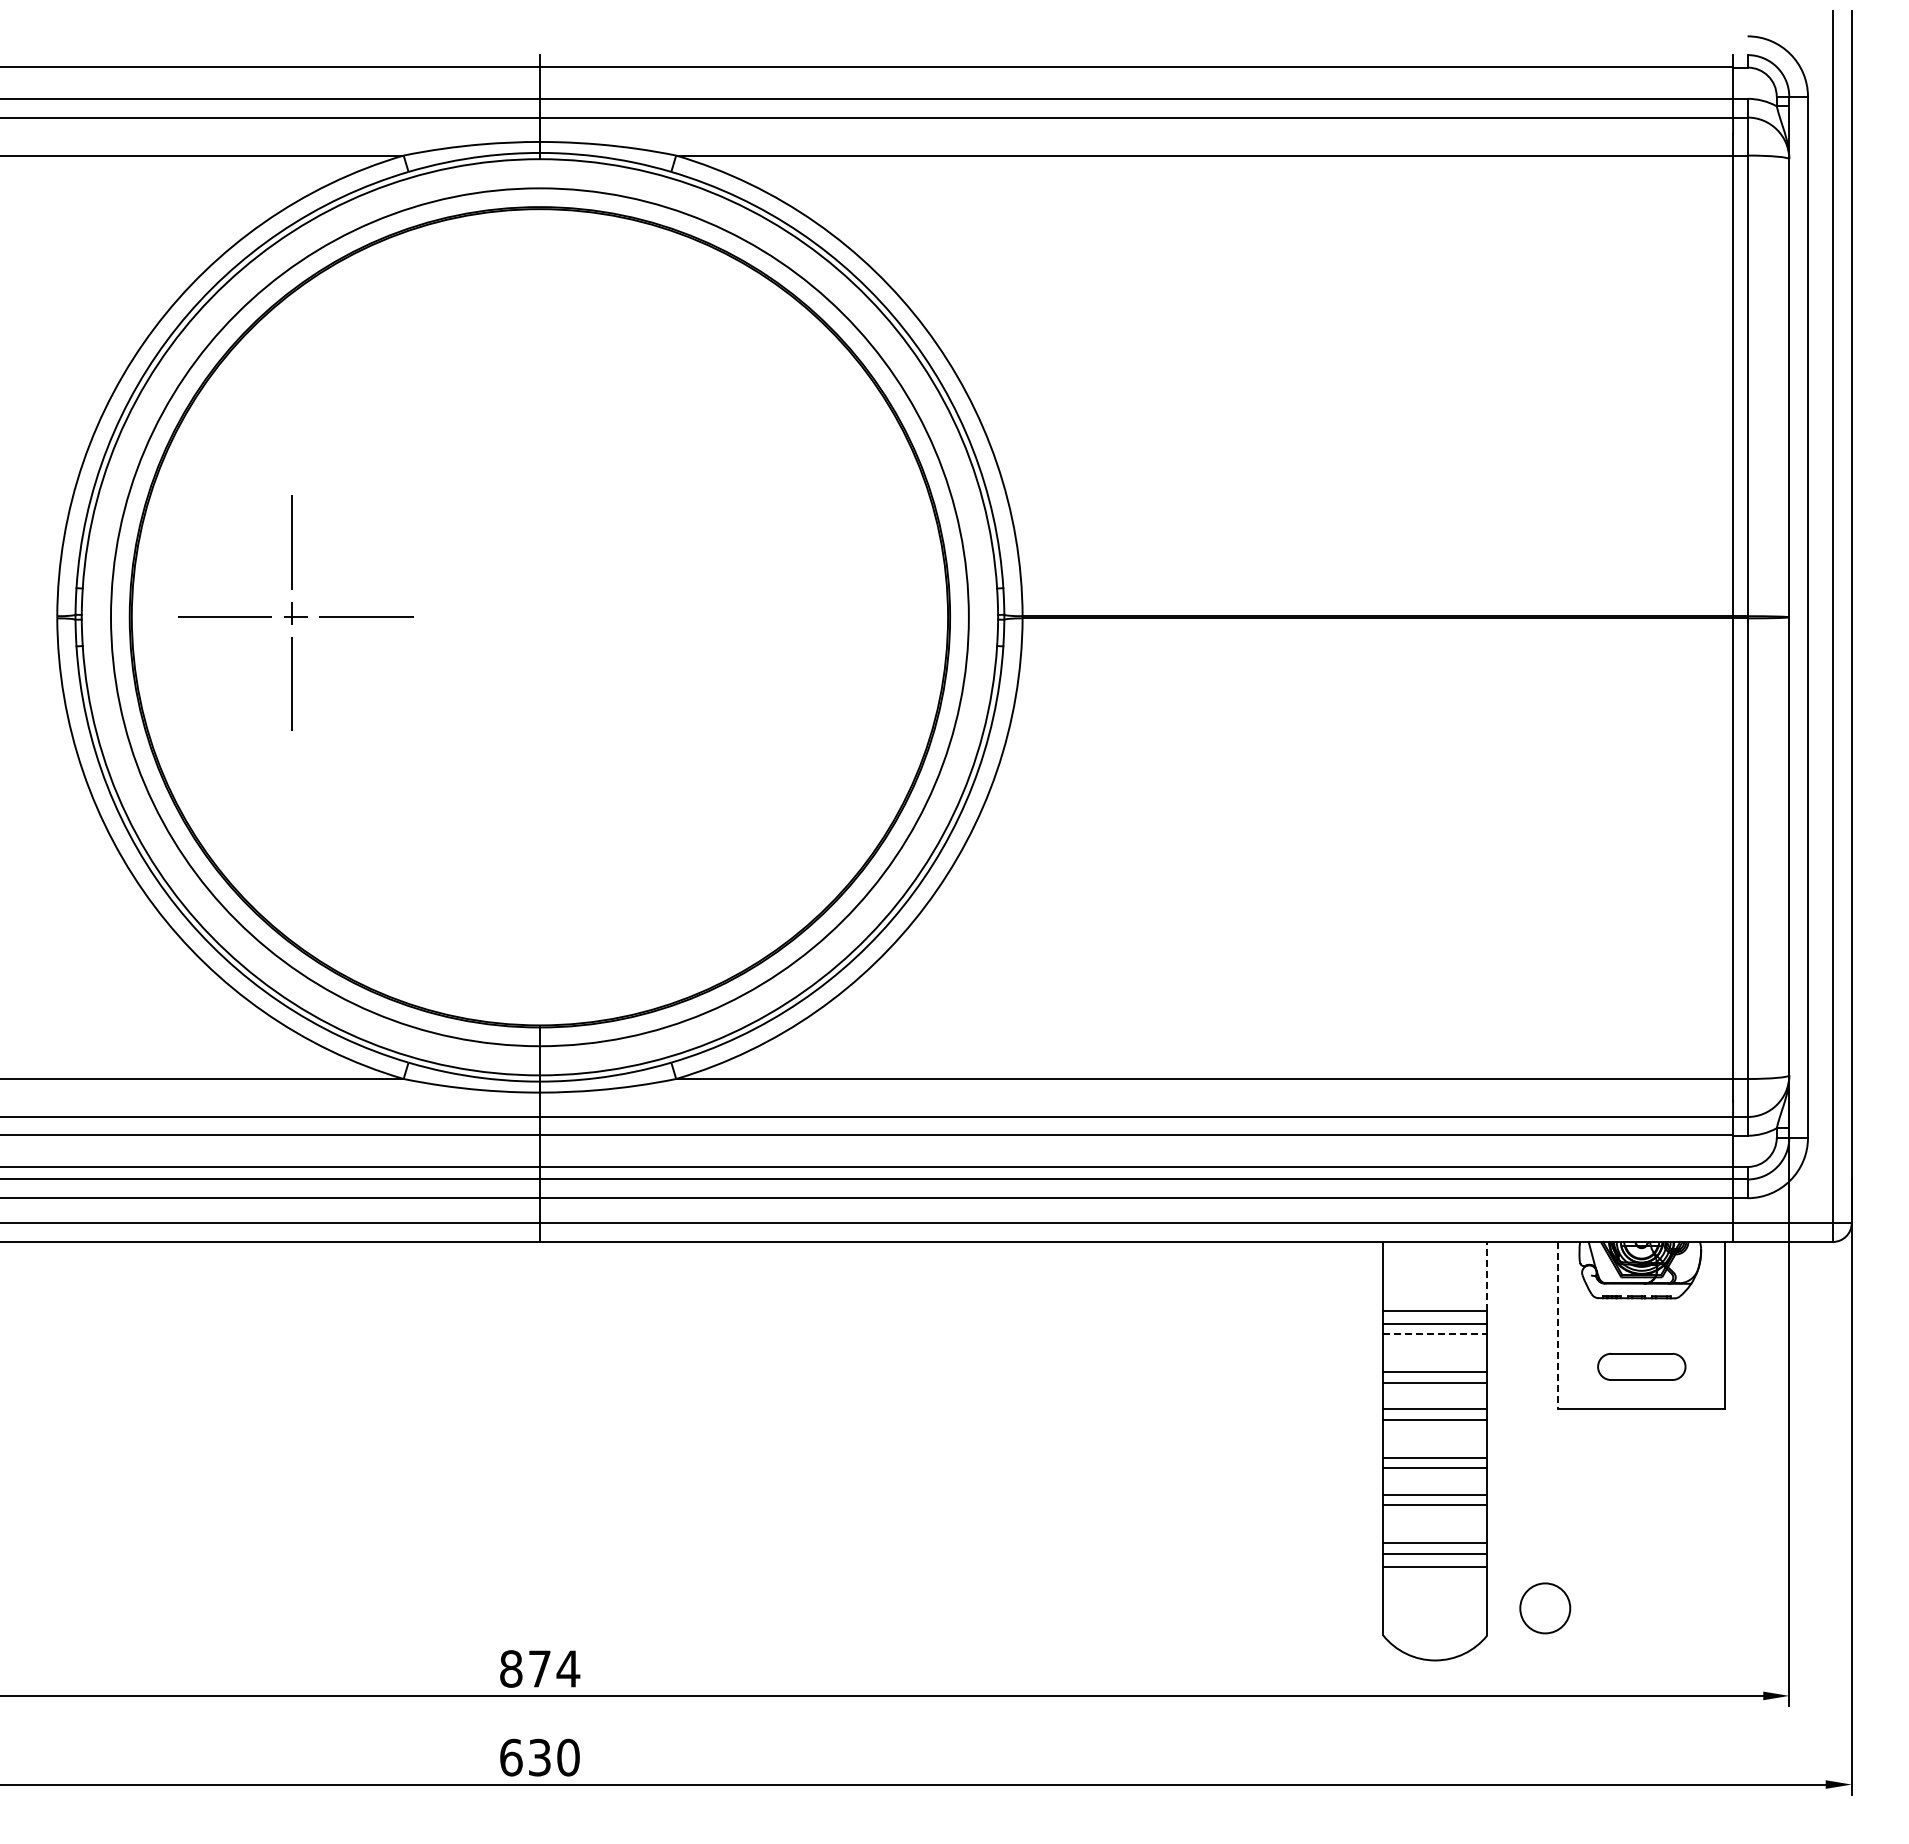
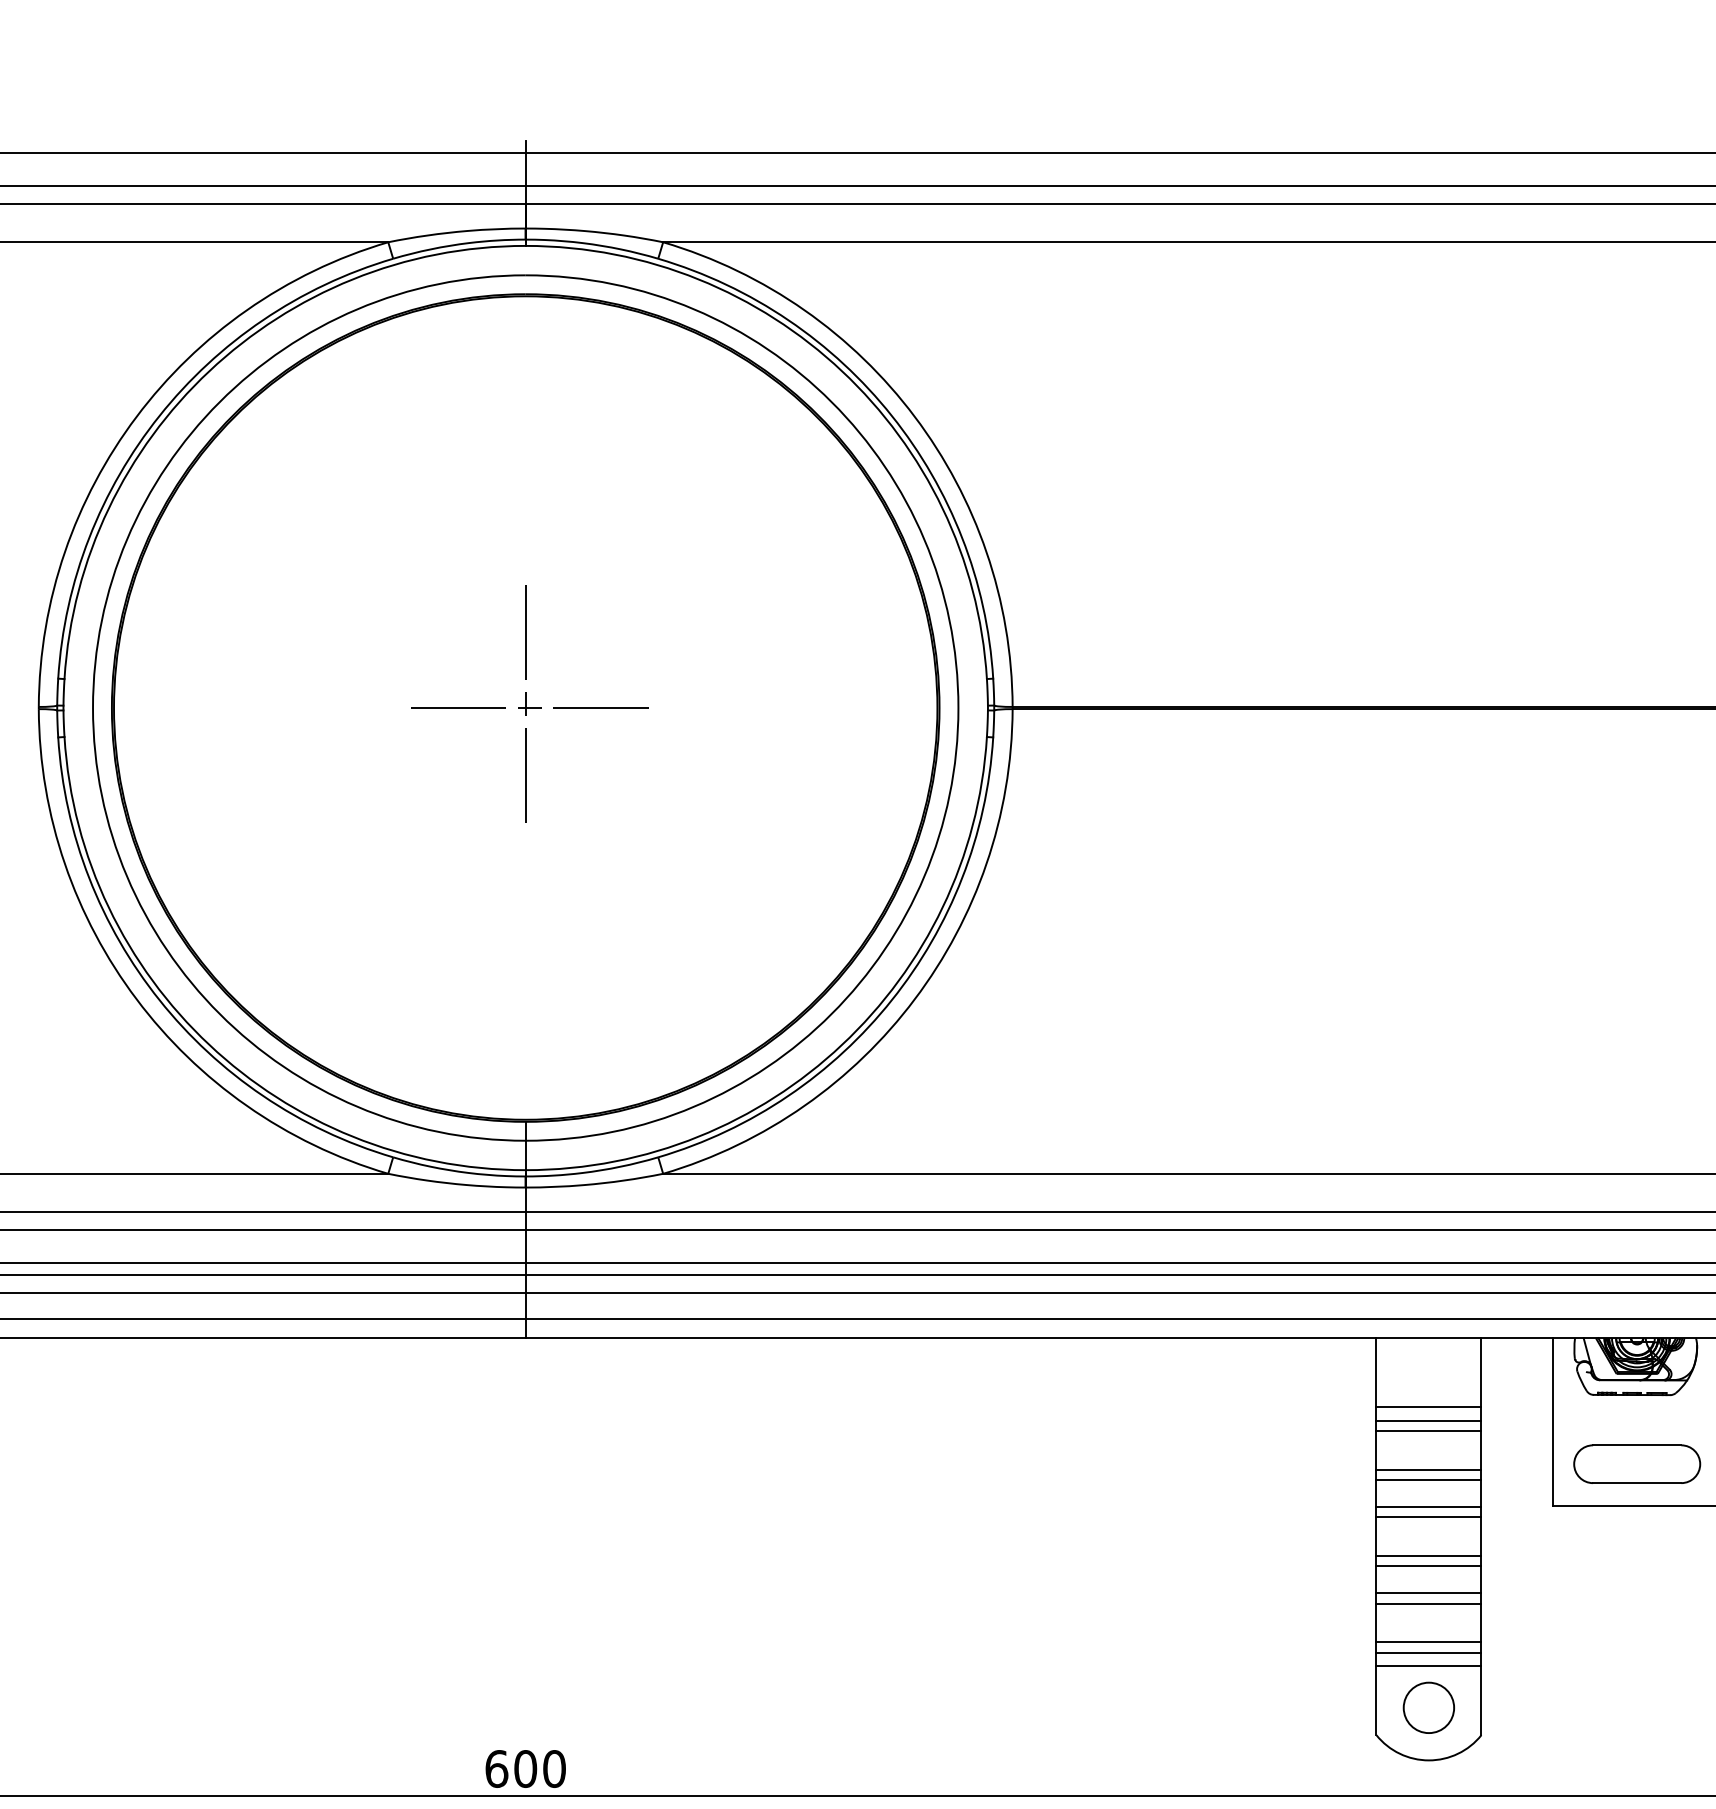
part: (295, 612) -> (529, 703), moved
line: (1487, 1275) -> (1481, 1372), dashed -> solid
line: (1558, 1325) -> (1553, 1422), dashed -> solid
line: (1435, 1334) -> (1429, 1431), dashed -> solid
part: (1641, 1366) -> (1636, 1463), size x1.43
circle: (1545, 1608) -> (1429, 1707), moved
text: (540, 1668) -> (526, 1768), 874 -> 600

